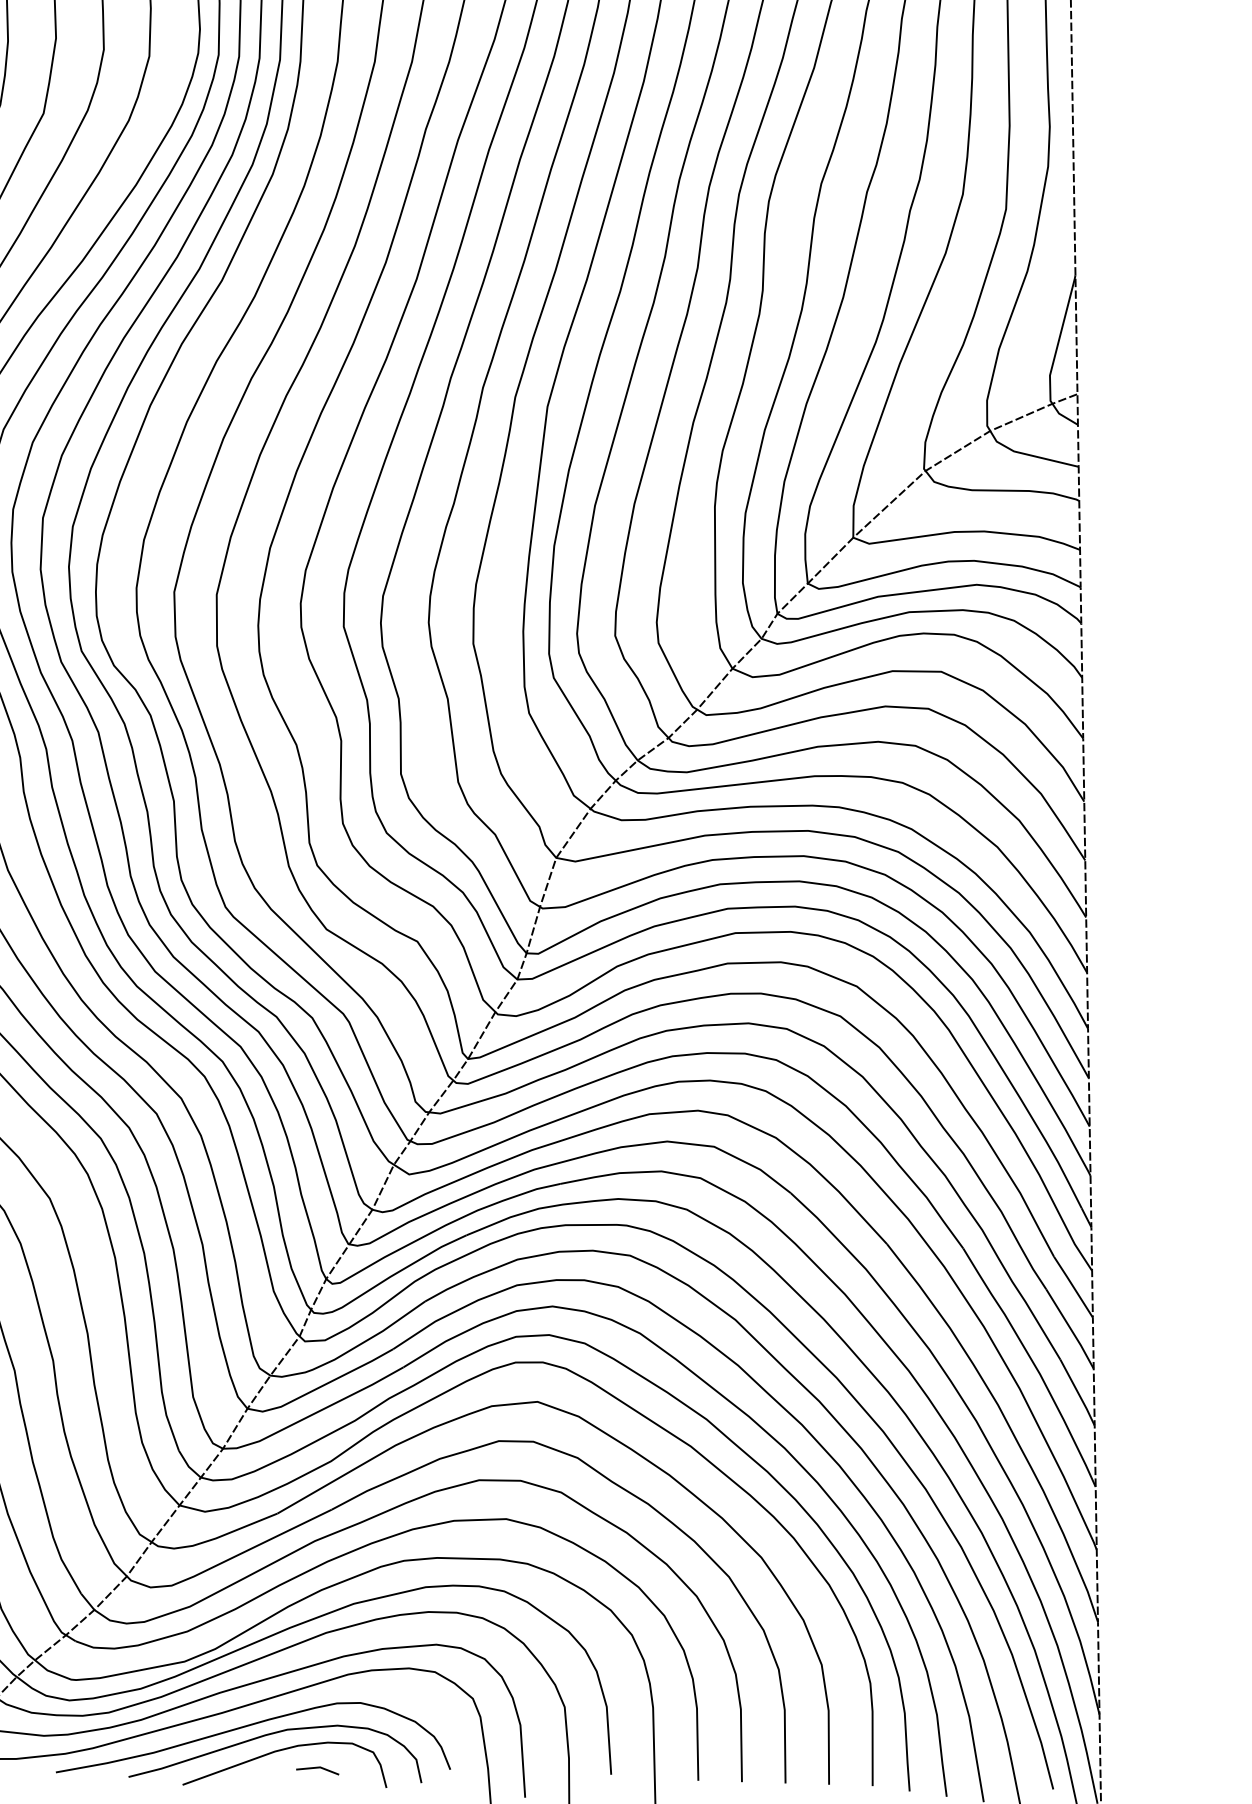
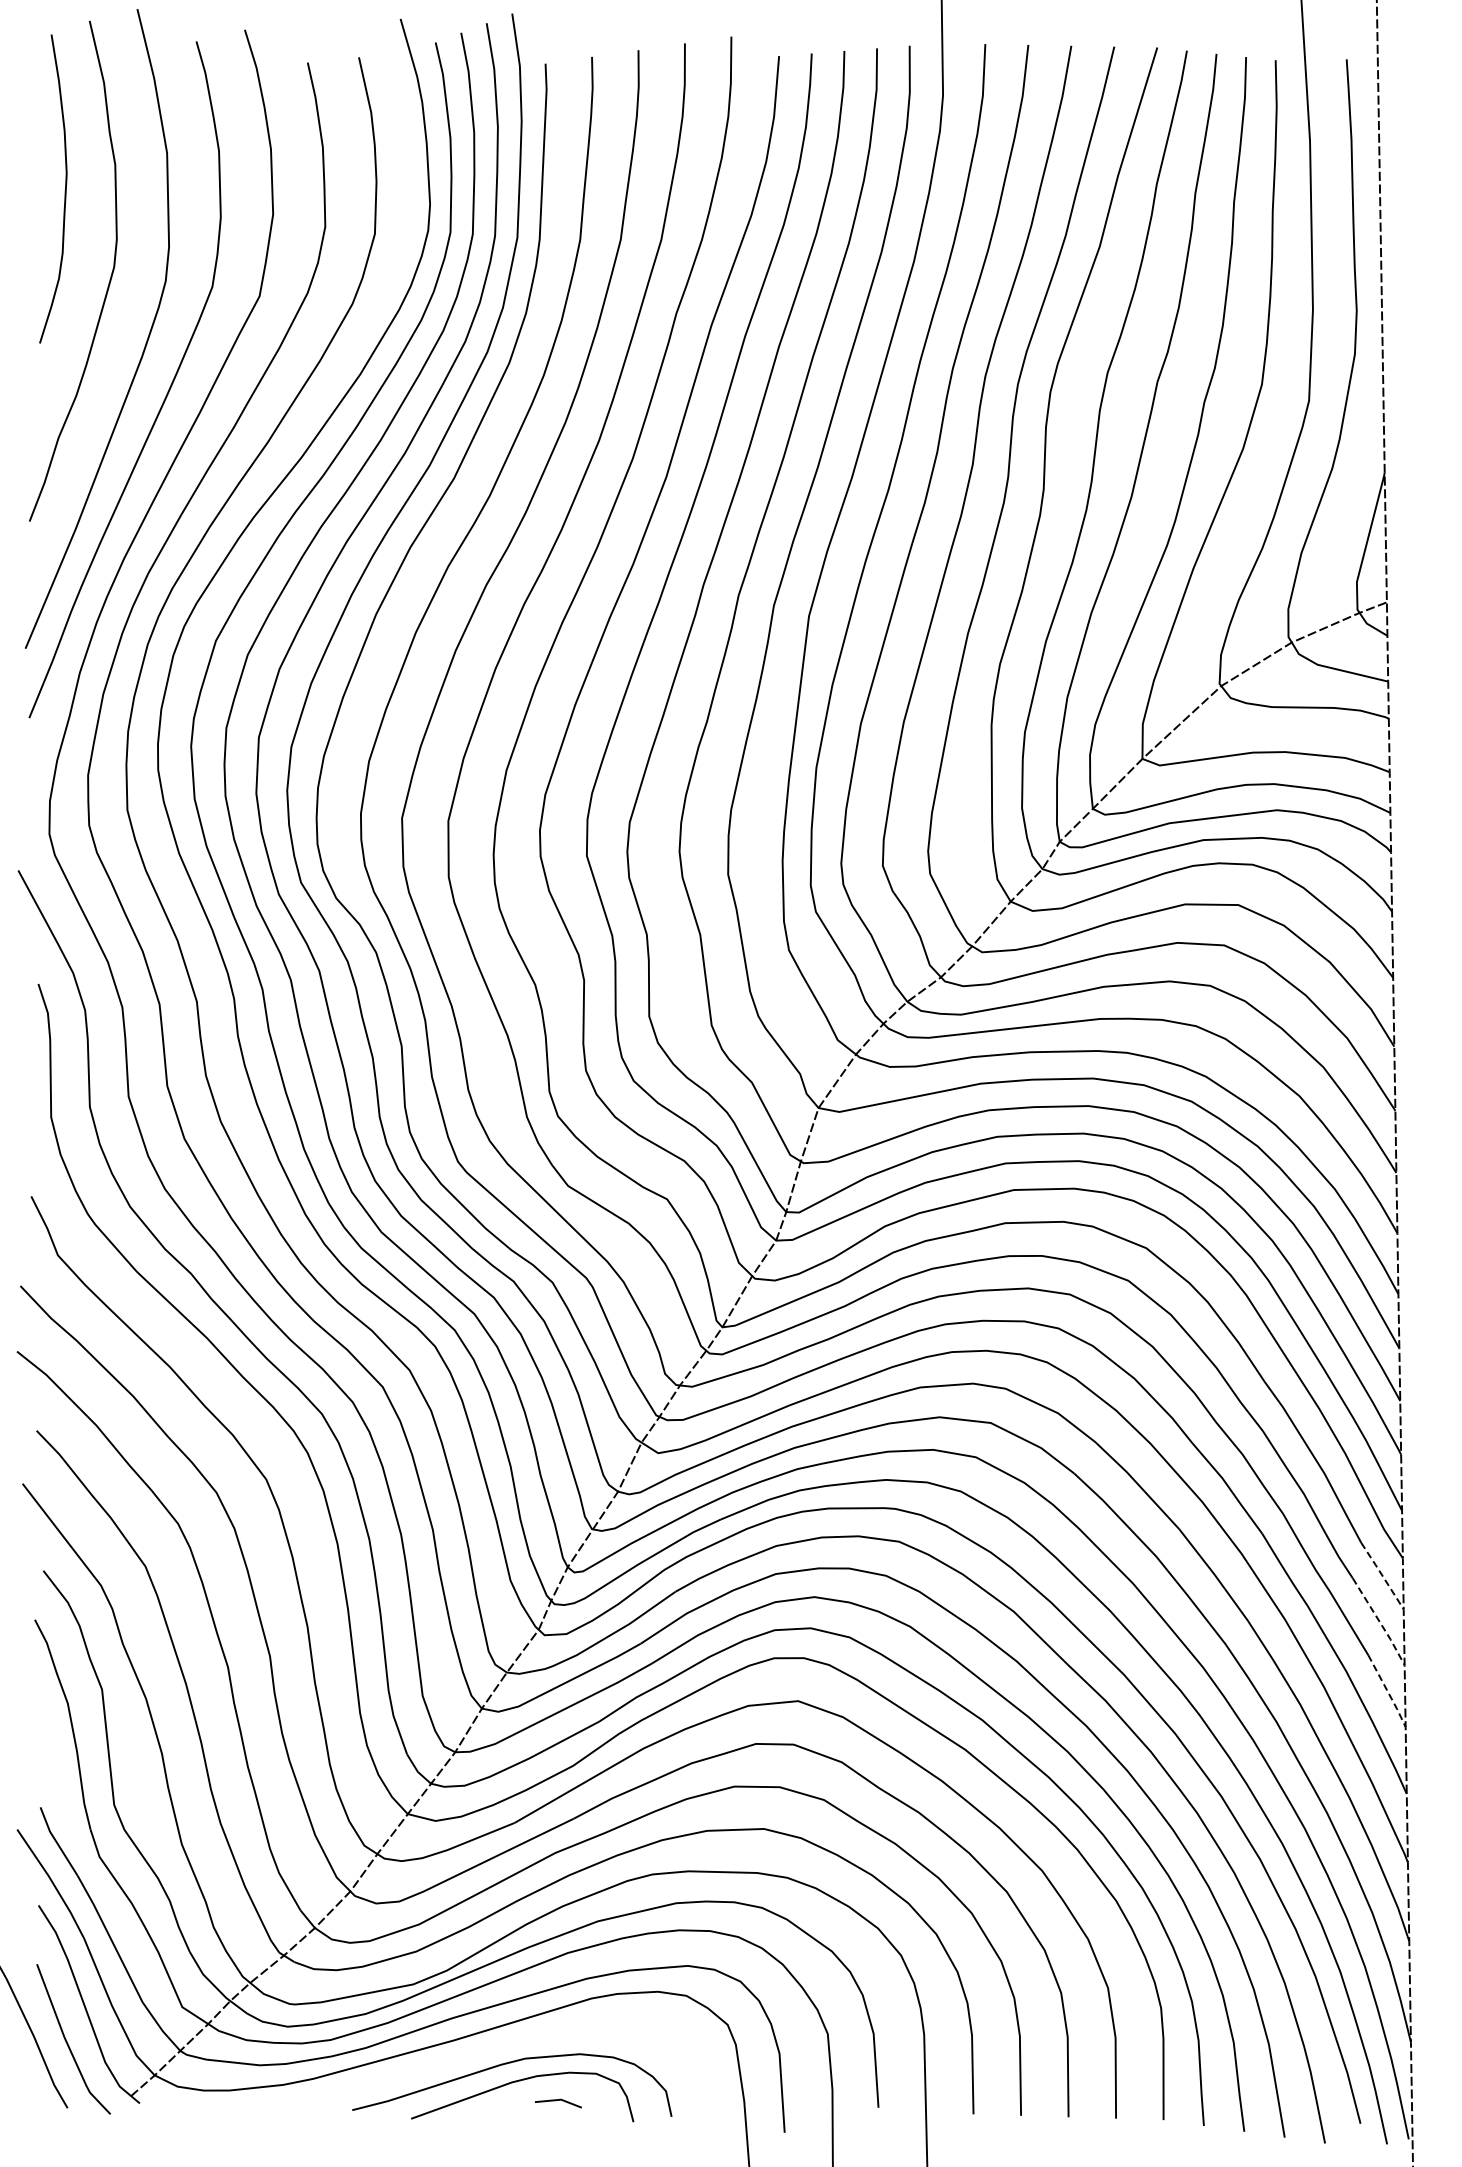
line: (1073, 1286) -> (1382, 1575), solid -> dashed
line: (1071, 1329) -> (1380, 1622), solid -> dashed
line: (1078, 1393) -> (1388, 1692), solid -> dashed
curve: (250, 1725) -> (485, 2054), removed

